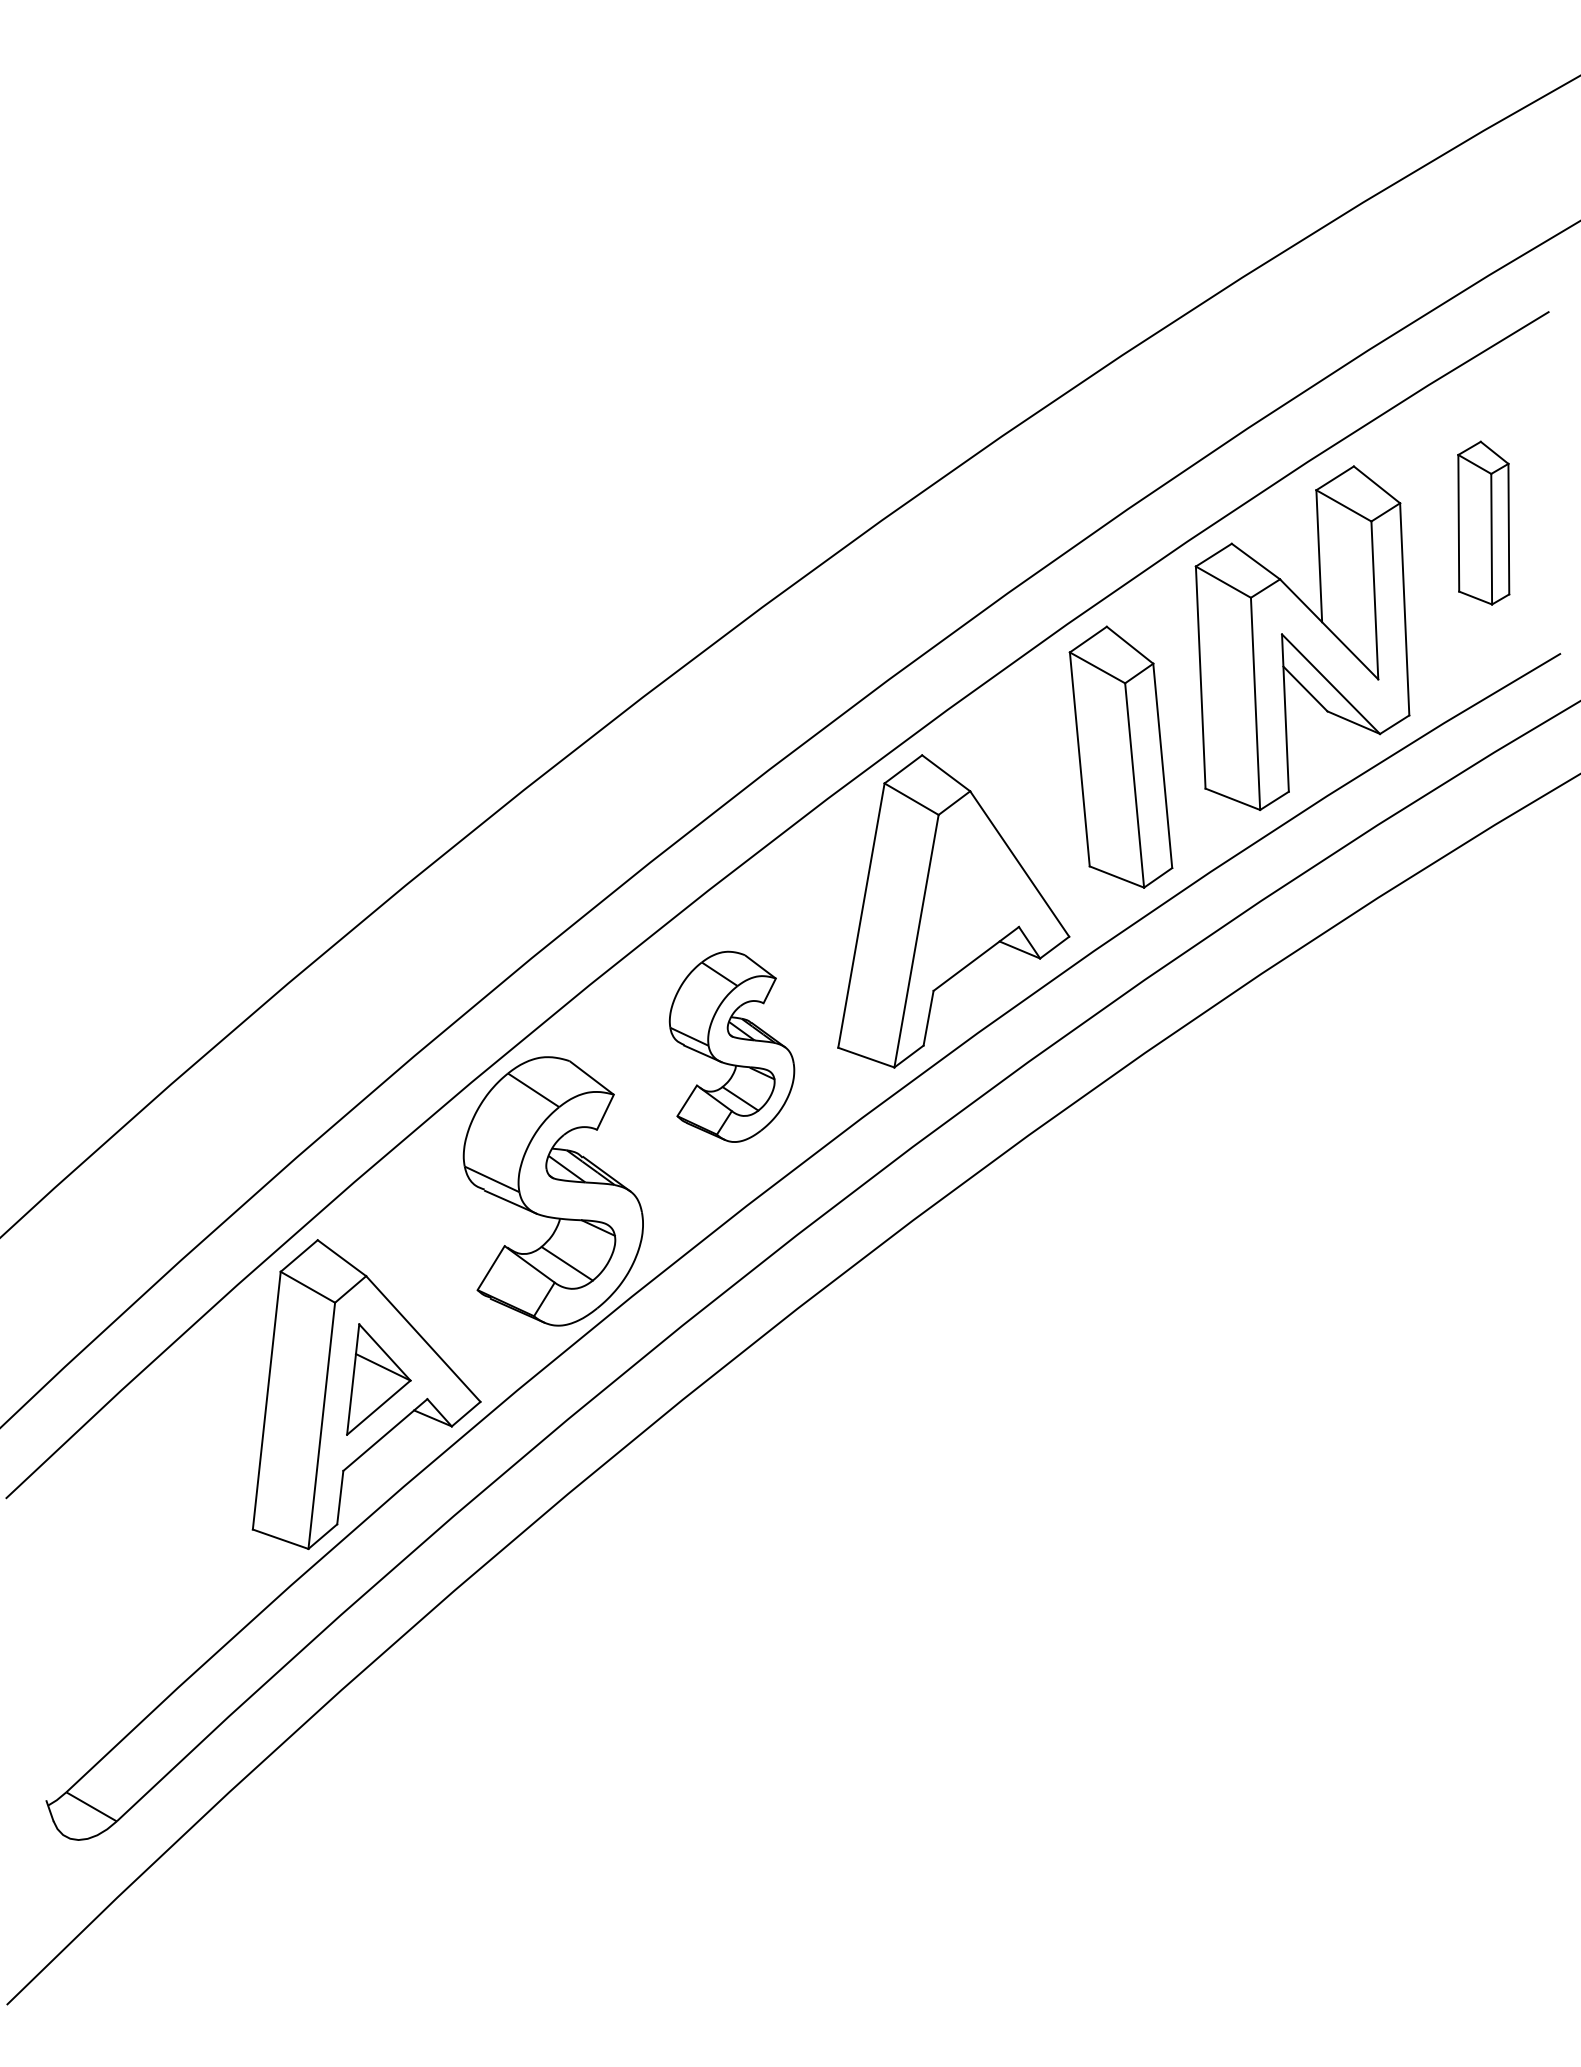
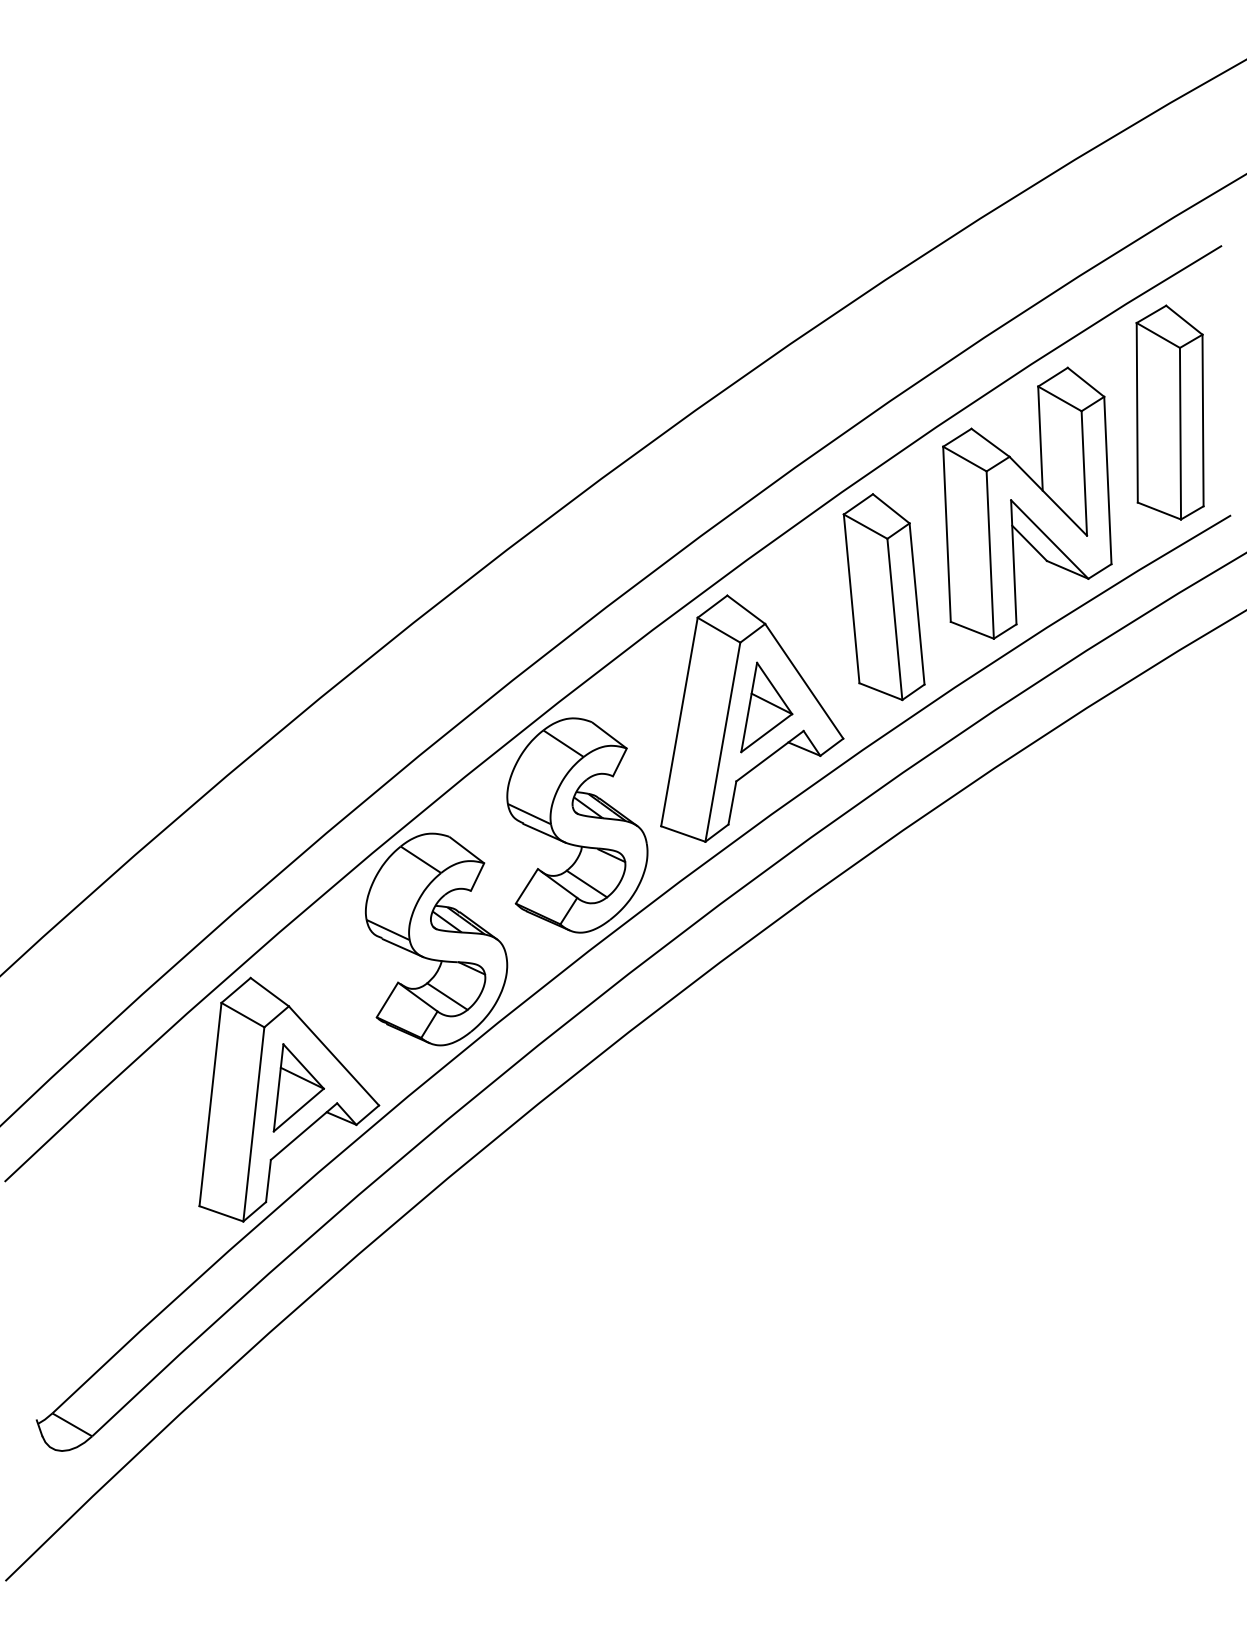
part: (1483, 522) -> (1169, 412), size x1.67
part: (971, 896) -> (766, 706), added
part: (731, 1046) -> (576, 825), size x1.43

